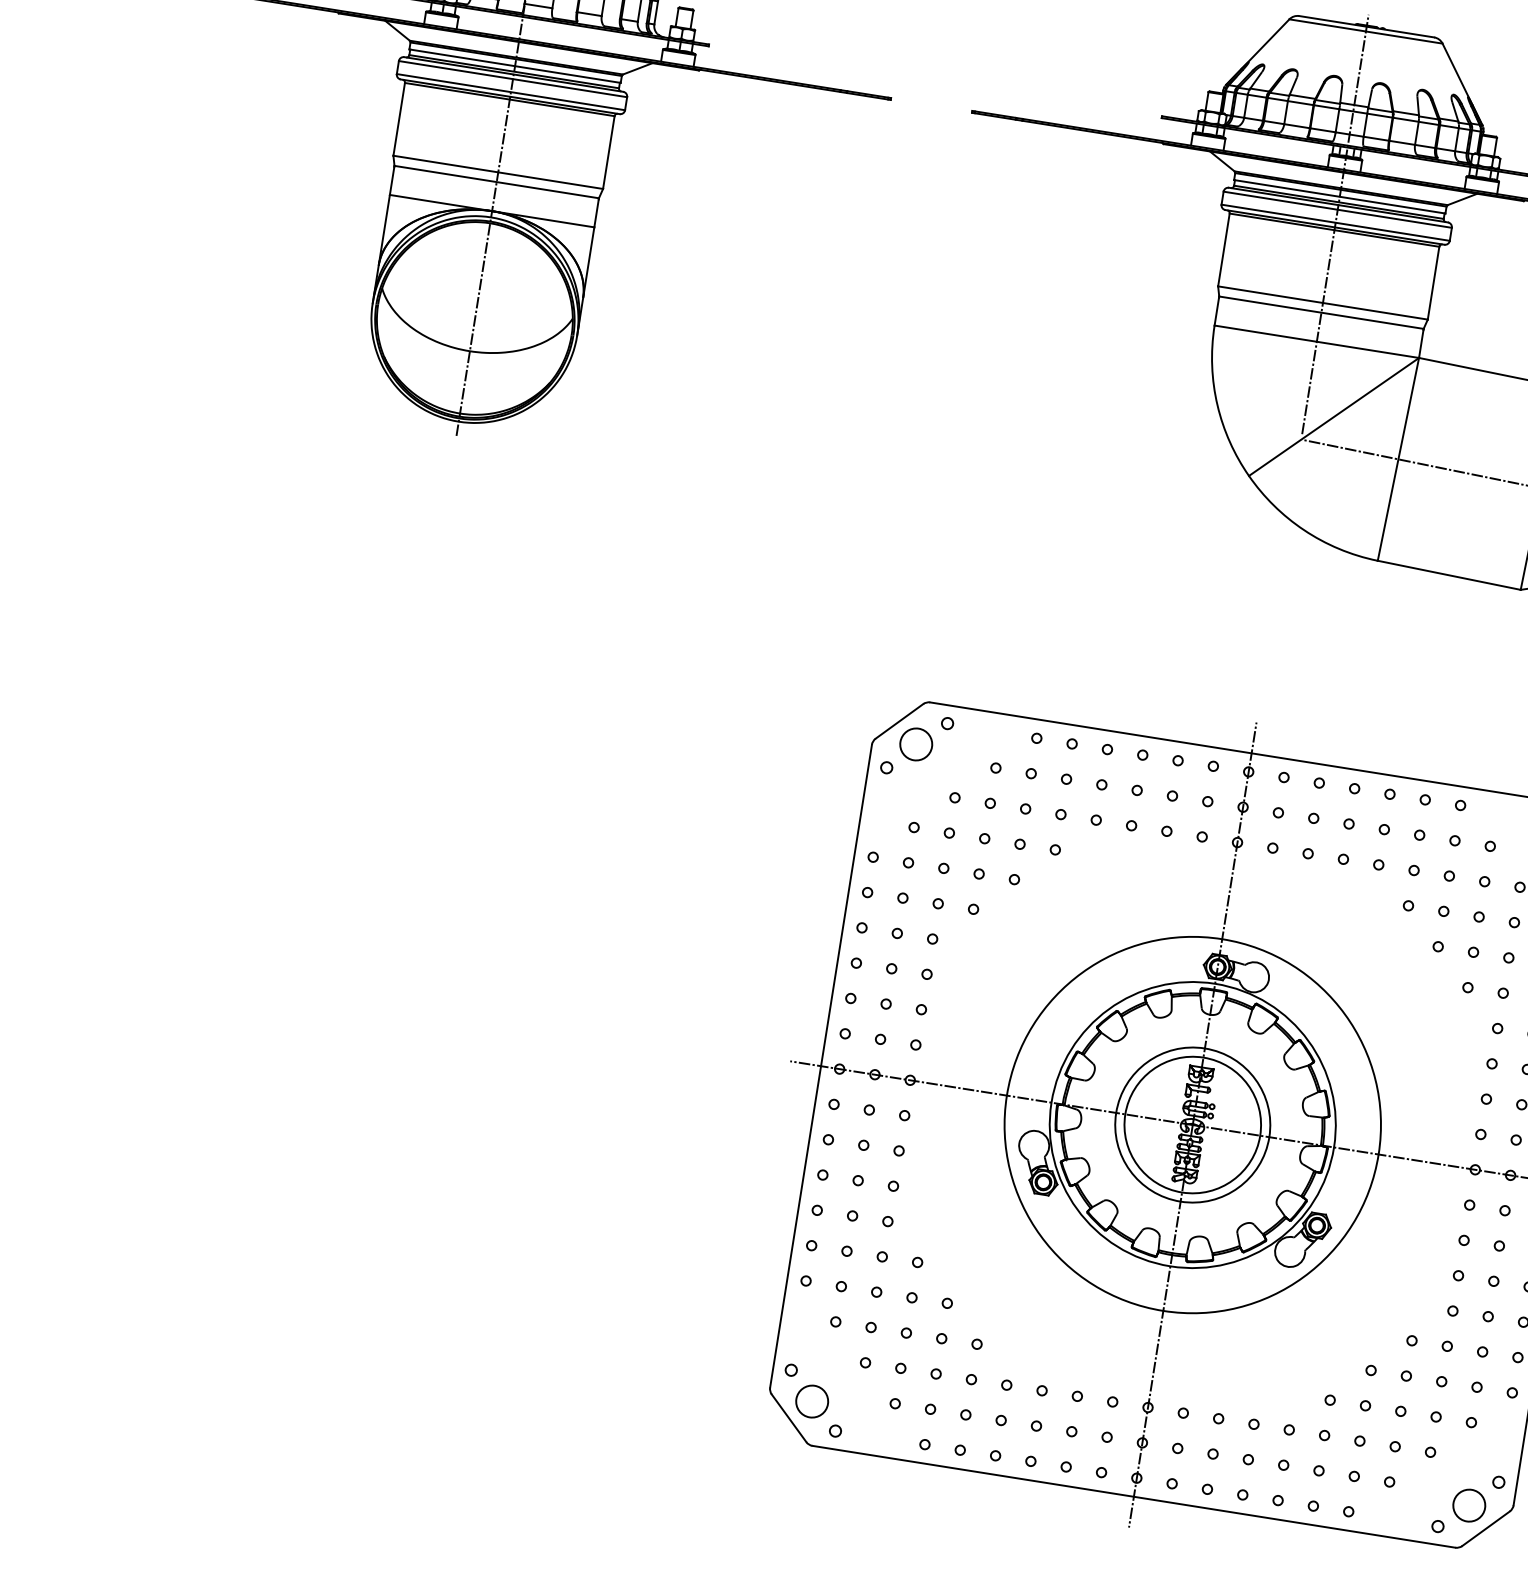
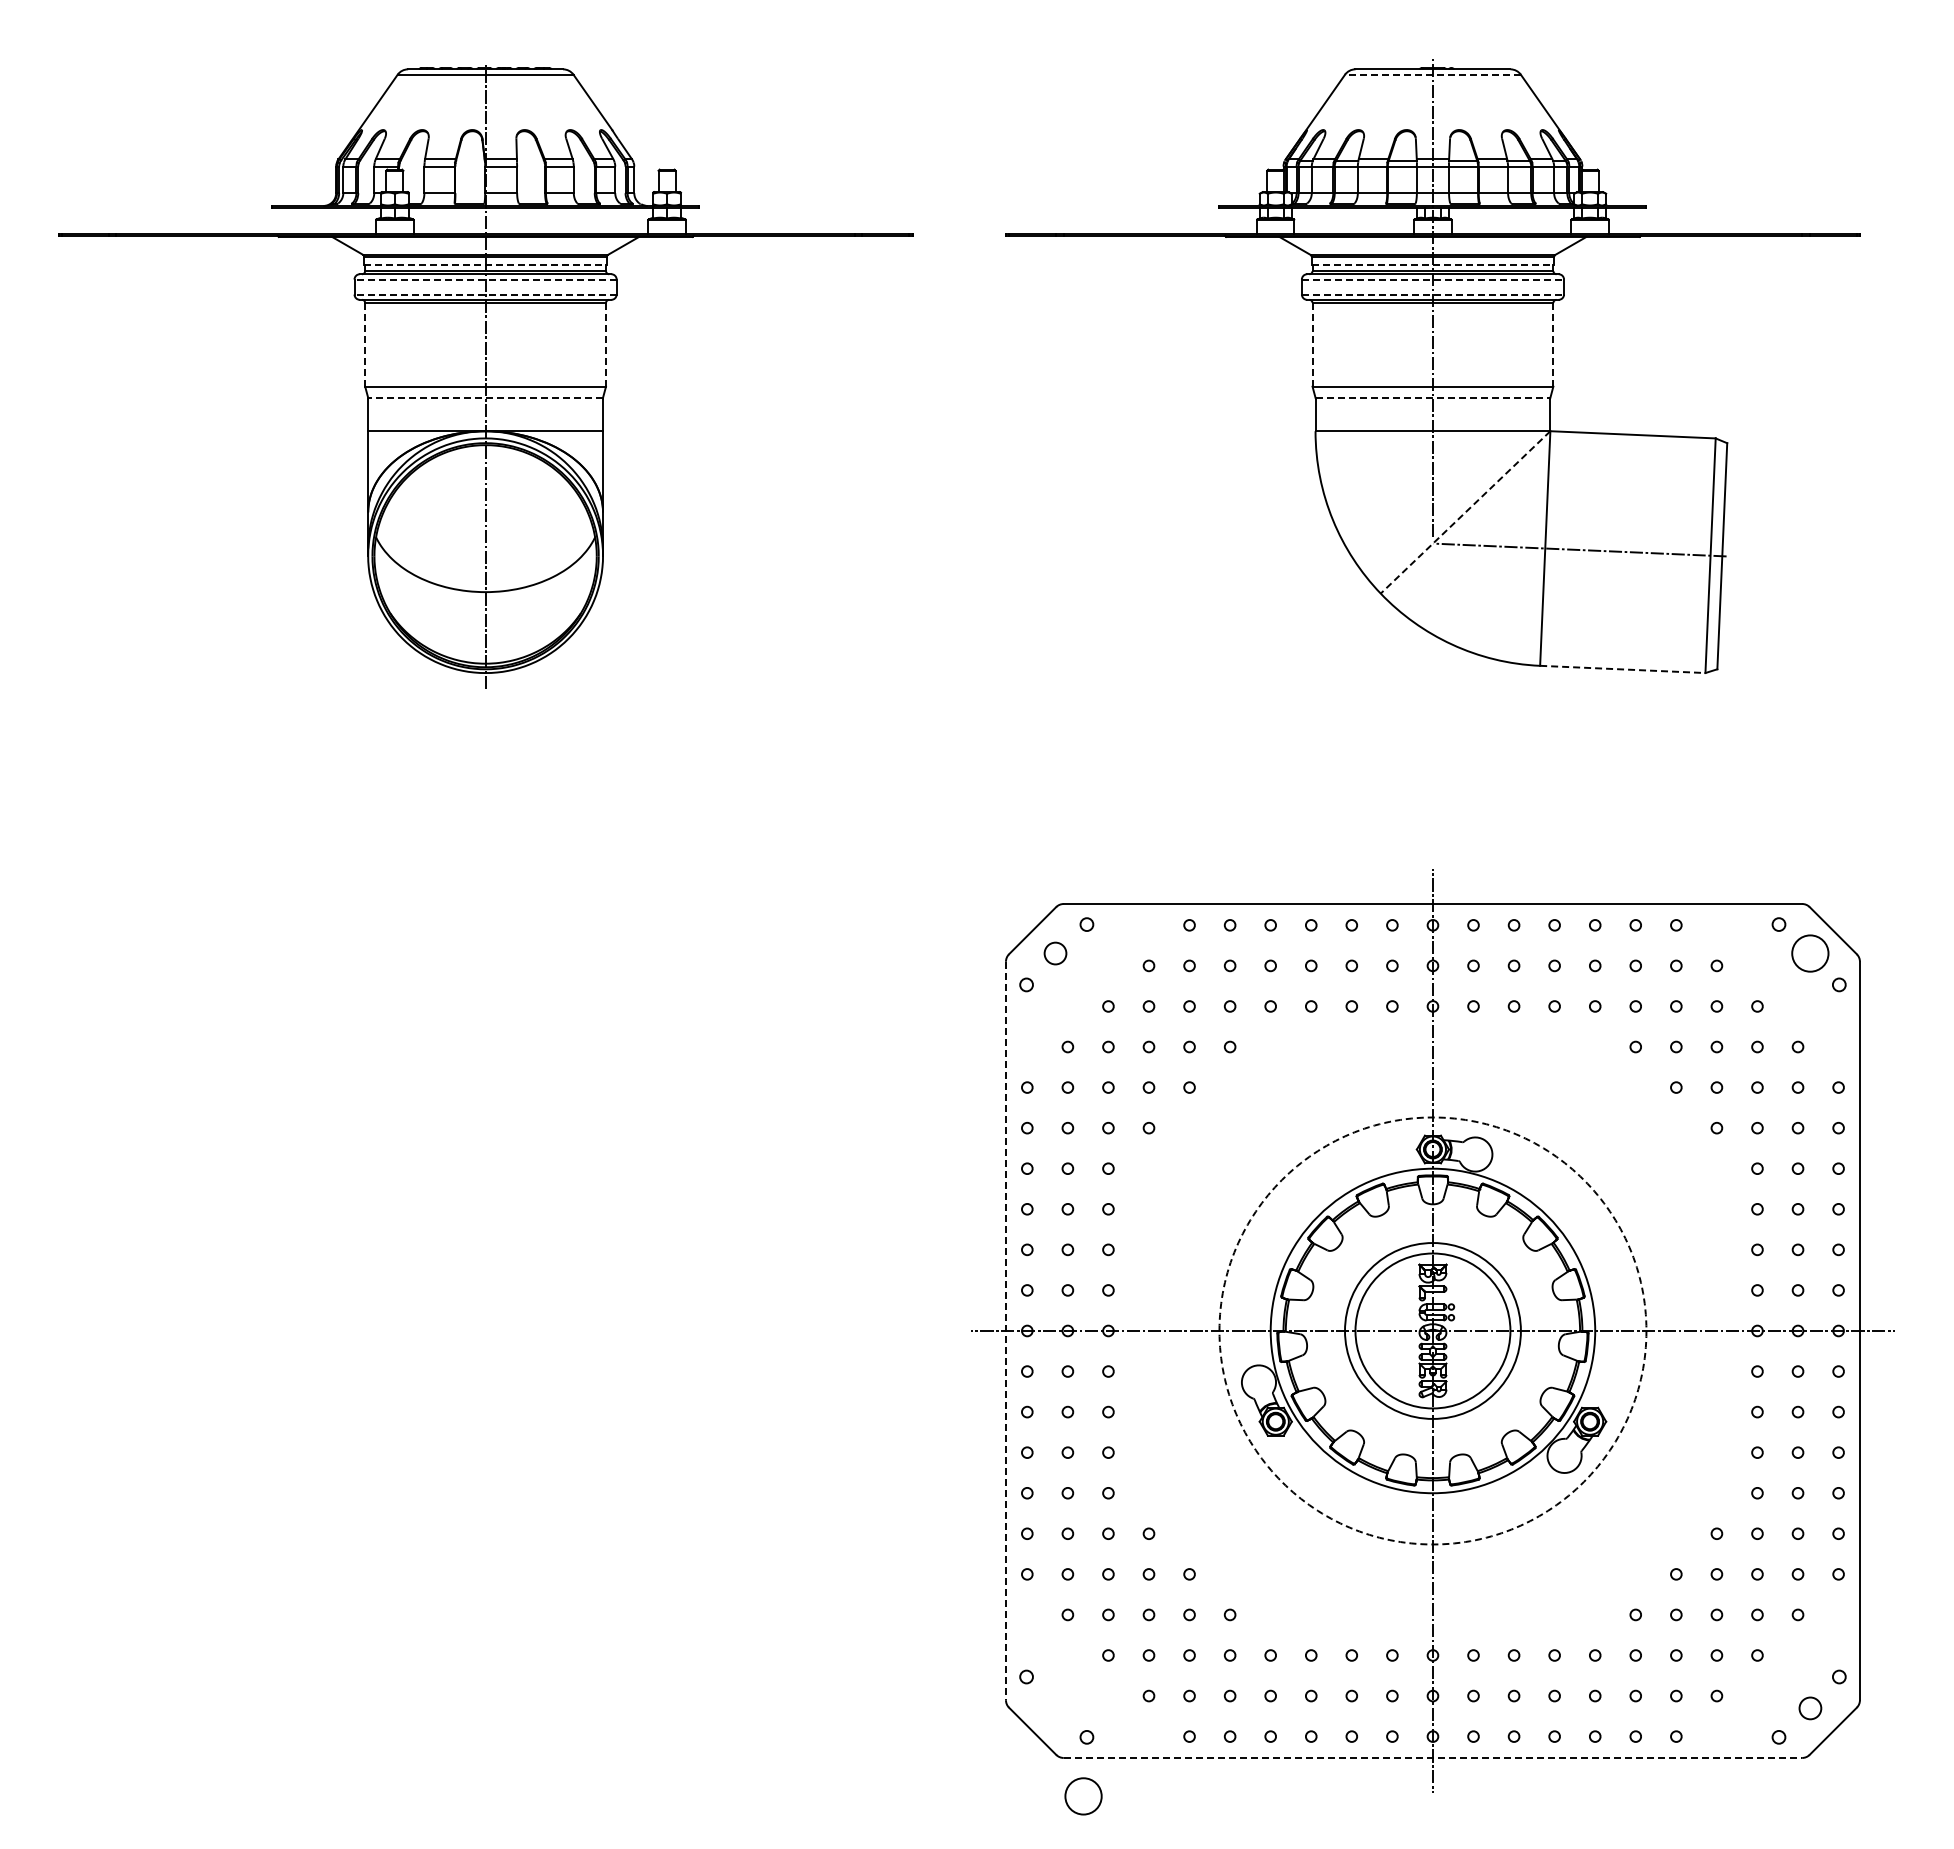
line: (1365, 31) -> (1432, 74), solid -> dashed
line: (515, 66) -> (486, 264), solid -> dashed
line: (512, 79) -> (485, 279), solid -> dashed
line: (510, 92) -> (485, 294), solid -> dashed
line: (399, 119) -> (365, 344), solid -> dashed
line: (609, 152) -> (606, 344), solid -> dashed
line: (496, 181) -> (485, 397), solid -> dashed
line: (1340, 196) -> (1433, 264), solid -> dashed
line: (1338, 209) -> (1433, 279), solid -> dashed
line: (1336, 222) -> (1433, 294), solid -> dashed
line: (1223, 249) -> (1312, 344), solid -> dashed
line: (1433, 282) -> (1553, 344), solid -> dashed
line: (1321, 312) -> (1433, 397), solid -> dashed
line: (1333, 417) -> (1465, 512), solid -> dashed
line: (1448, 575) -> (1622, 669), solid -> dashed
circle: (916, 744) -> (1055, 953), size x0.6
line: (820, 1066) -> (1005, 1331), solid -> dashed
circle: (1192, 1124) -> (1432, 1330), solid -> dashed
circle: (812, 1401) -> (1083, 1796), moved
line: (1134, 1496) -> (1433, 1757), solid -> dashed
circle: (1469, 1505) -> (1810, 1708), size x0.6

